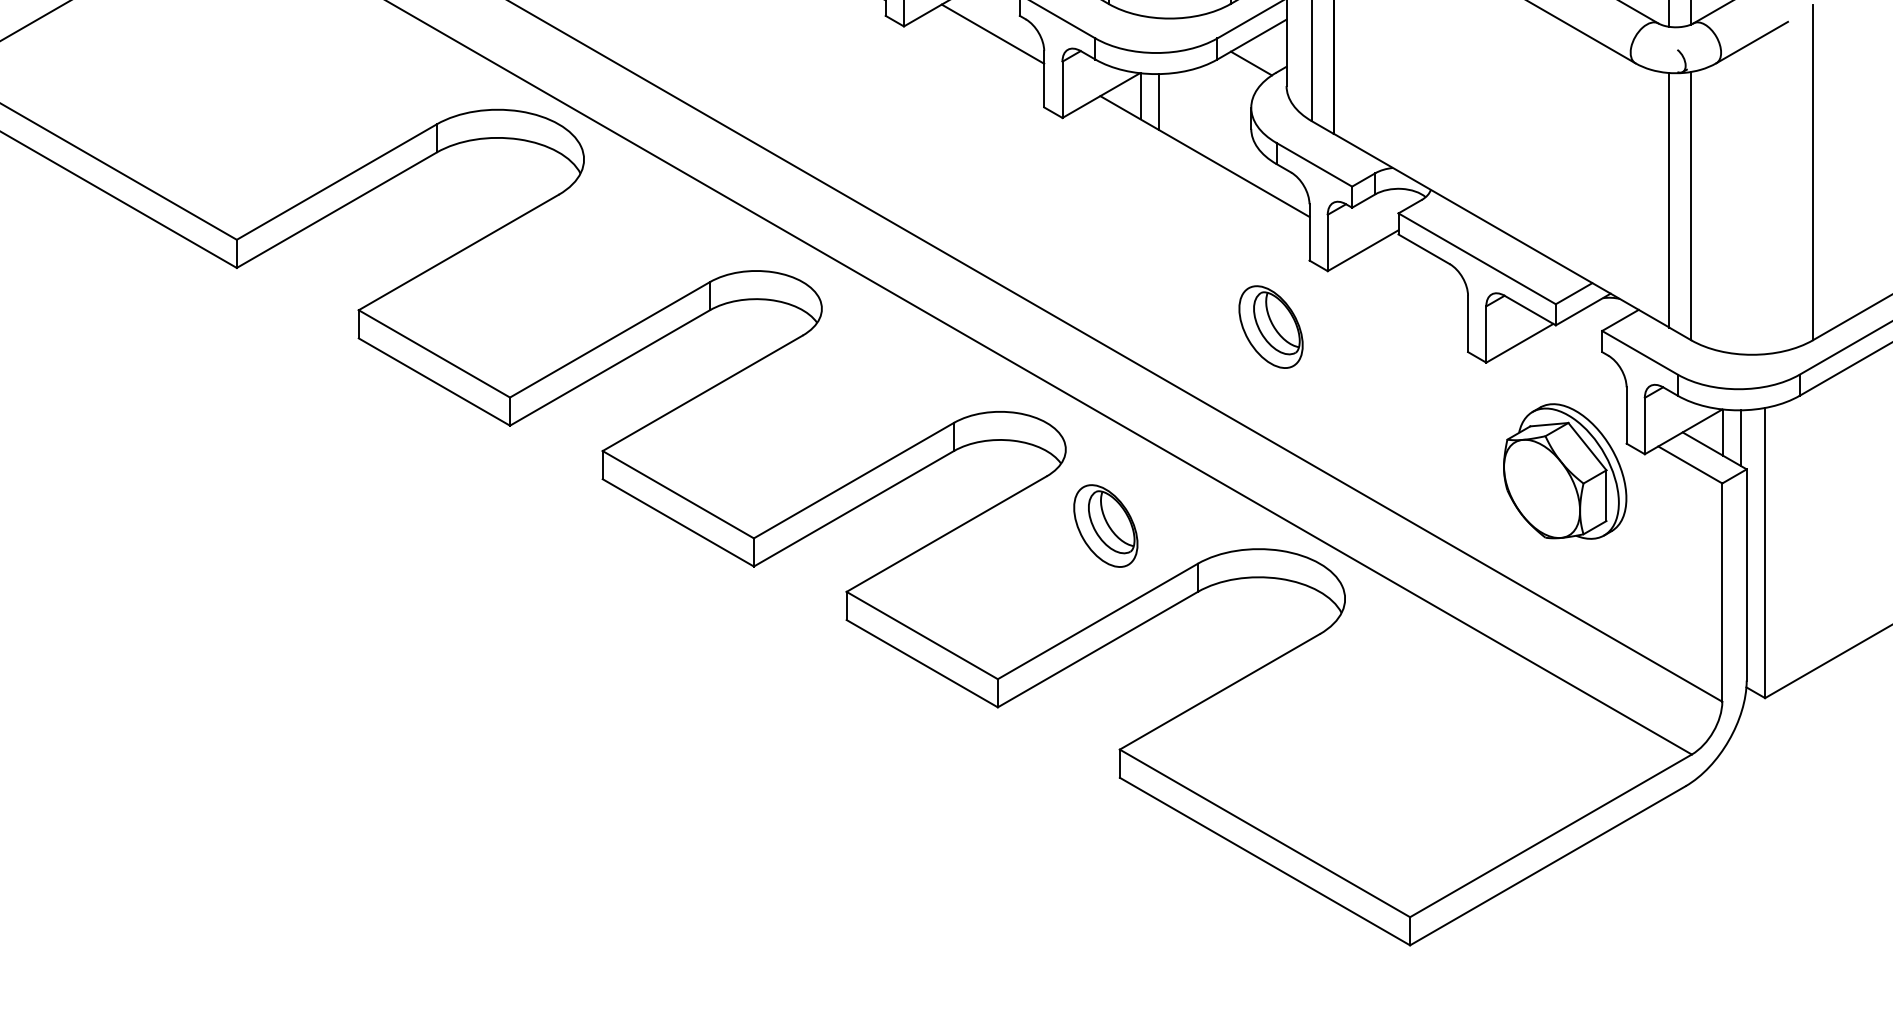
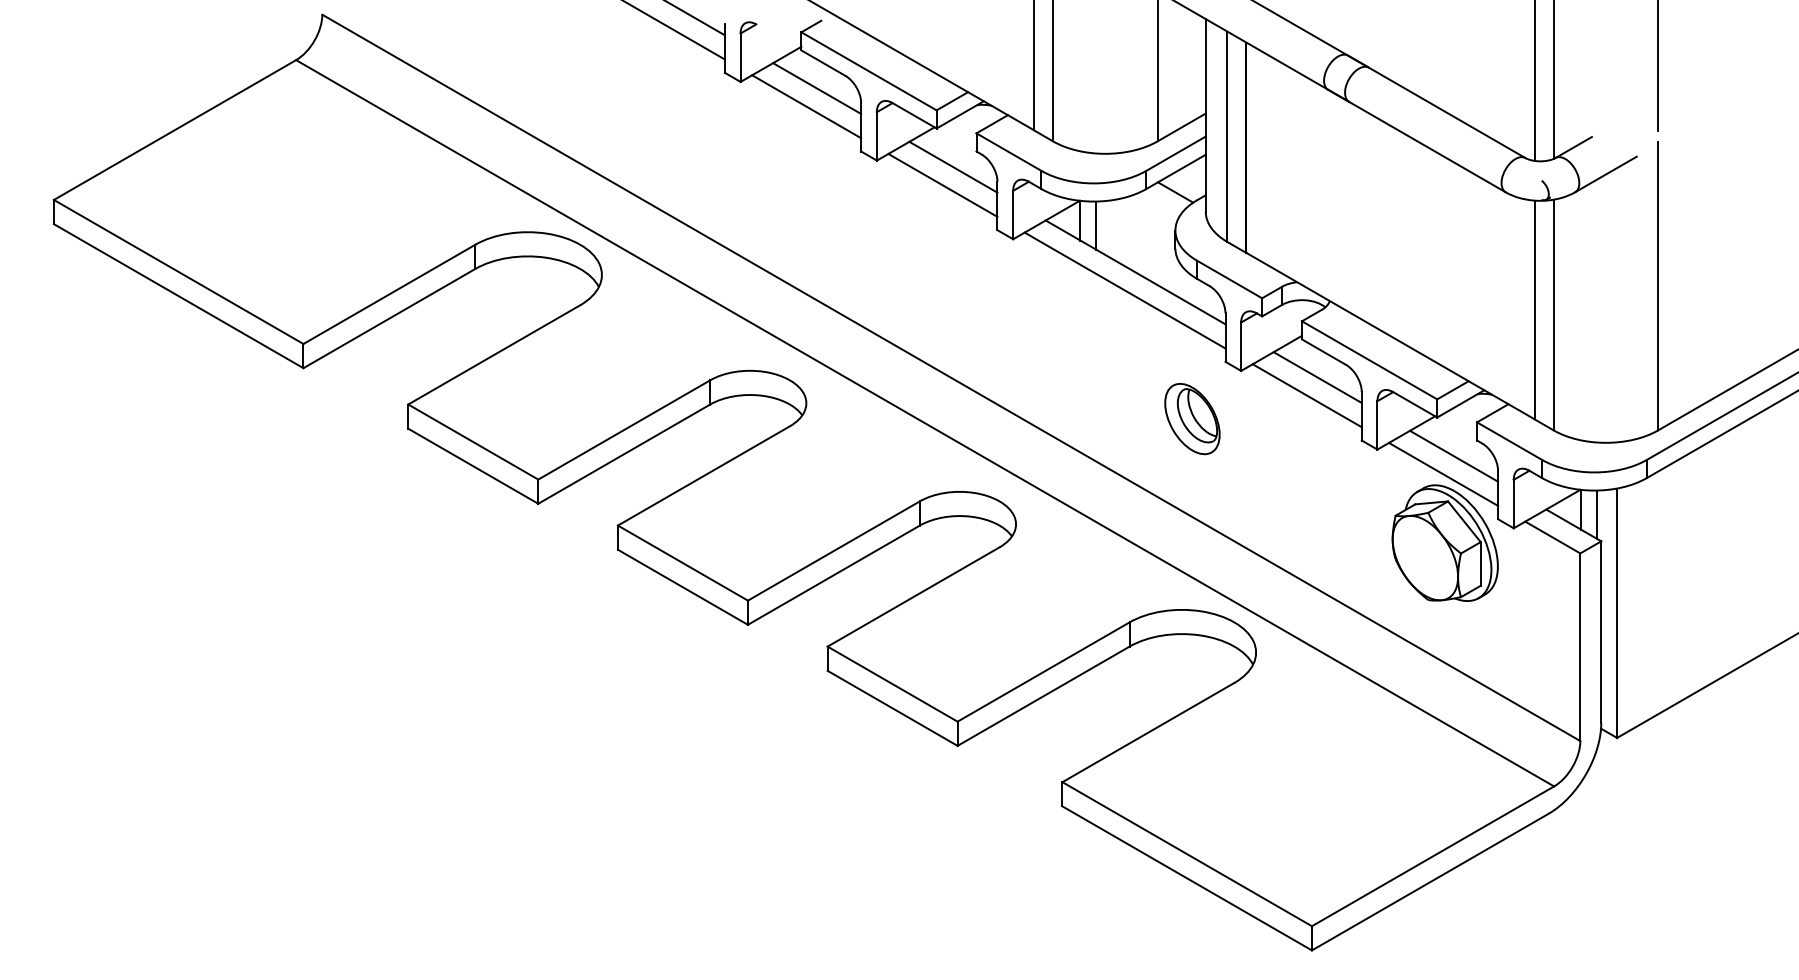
line: (980, 54) -> (942, 184), added
line: (1192, 177) -> (1124, 290), added
line: (1416, 278) -> (1317, 377), added
line: (1403, 299) -> (1306, 395), added
line: (1574, 369) -> (1453, 455), added
line: (1563, 390) -> (1443, 473), added
part: (1105, 526) -> (1050, 590), removed

